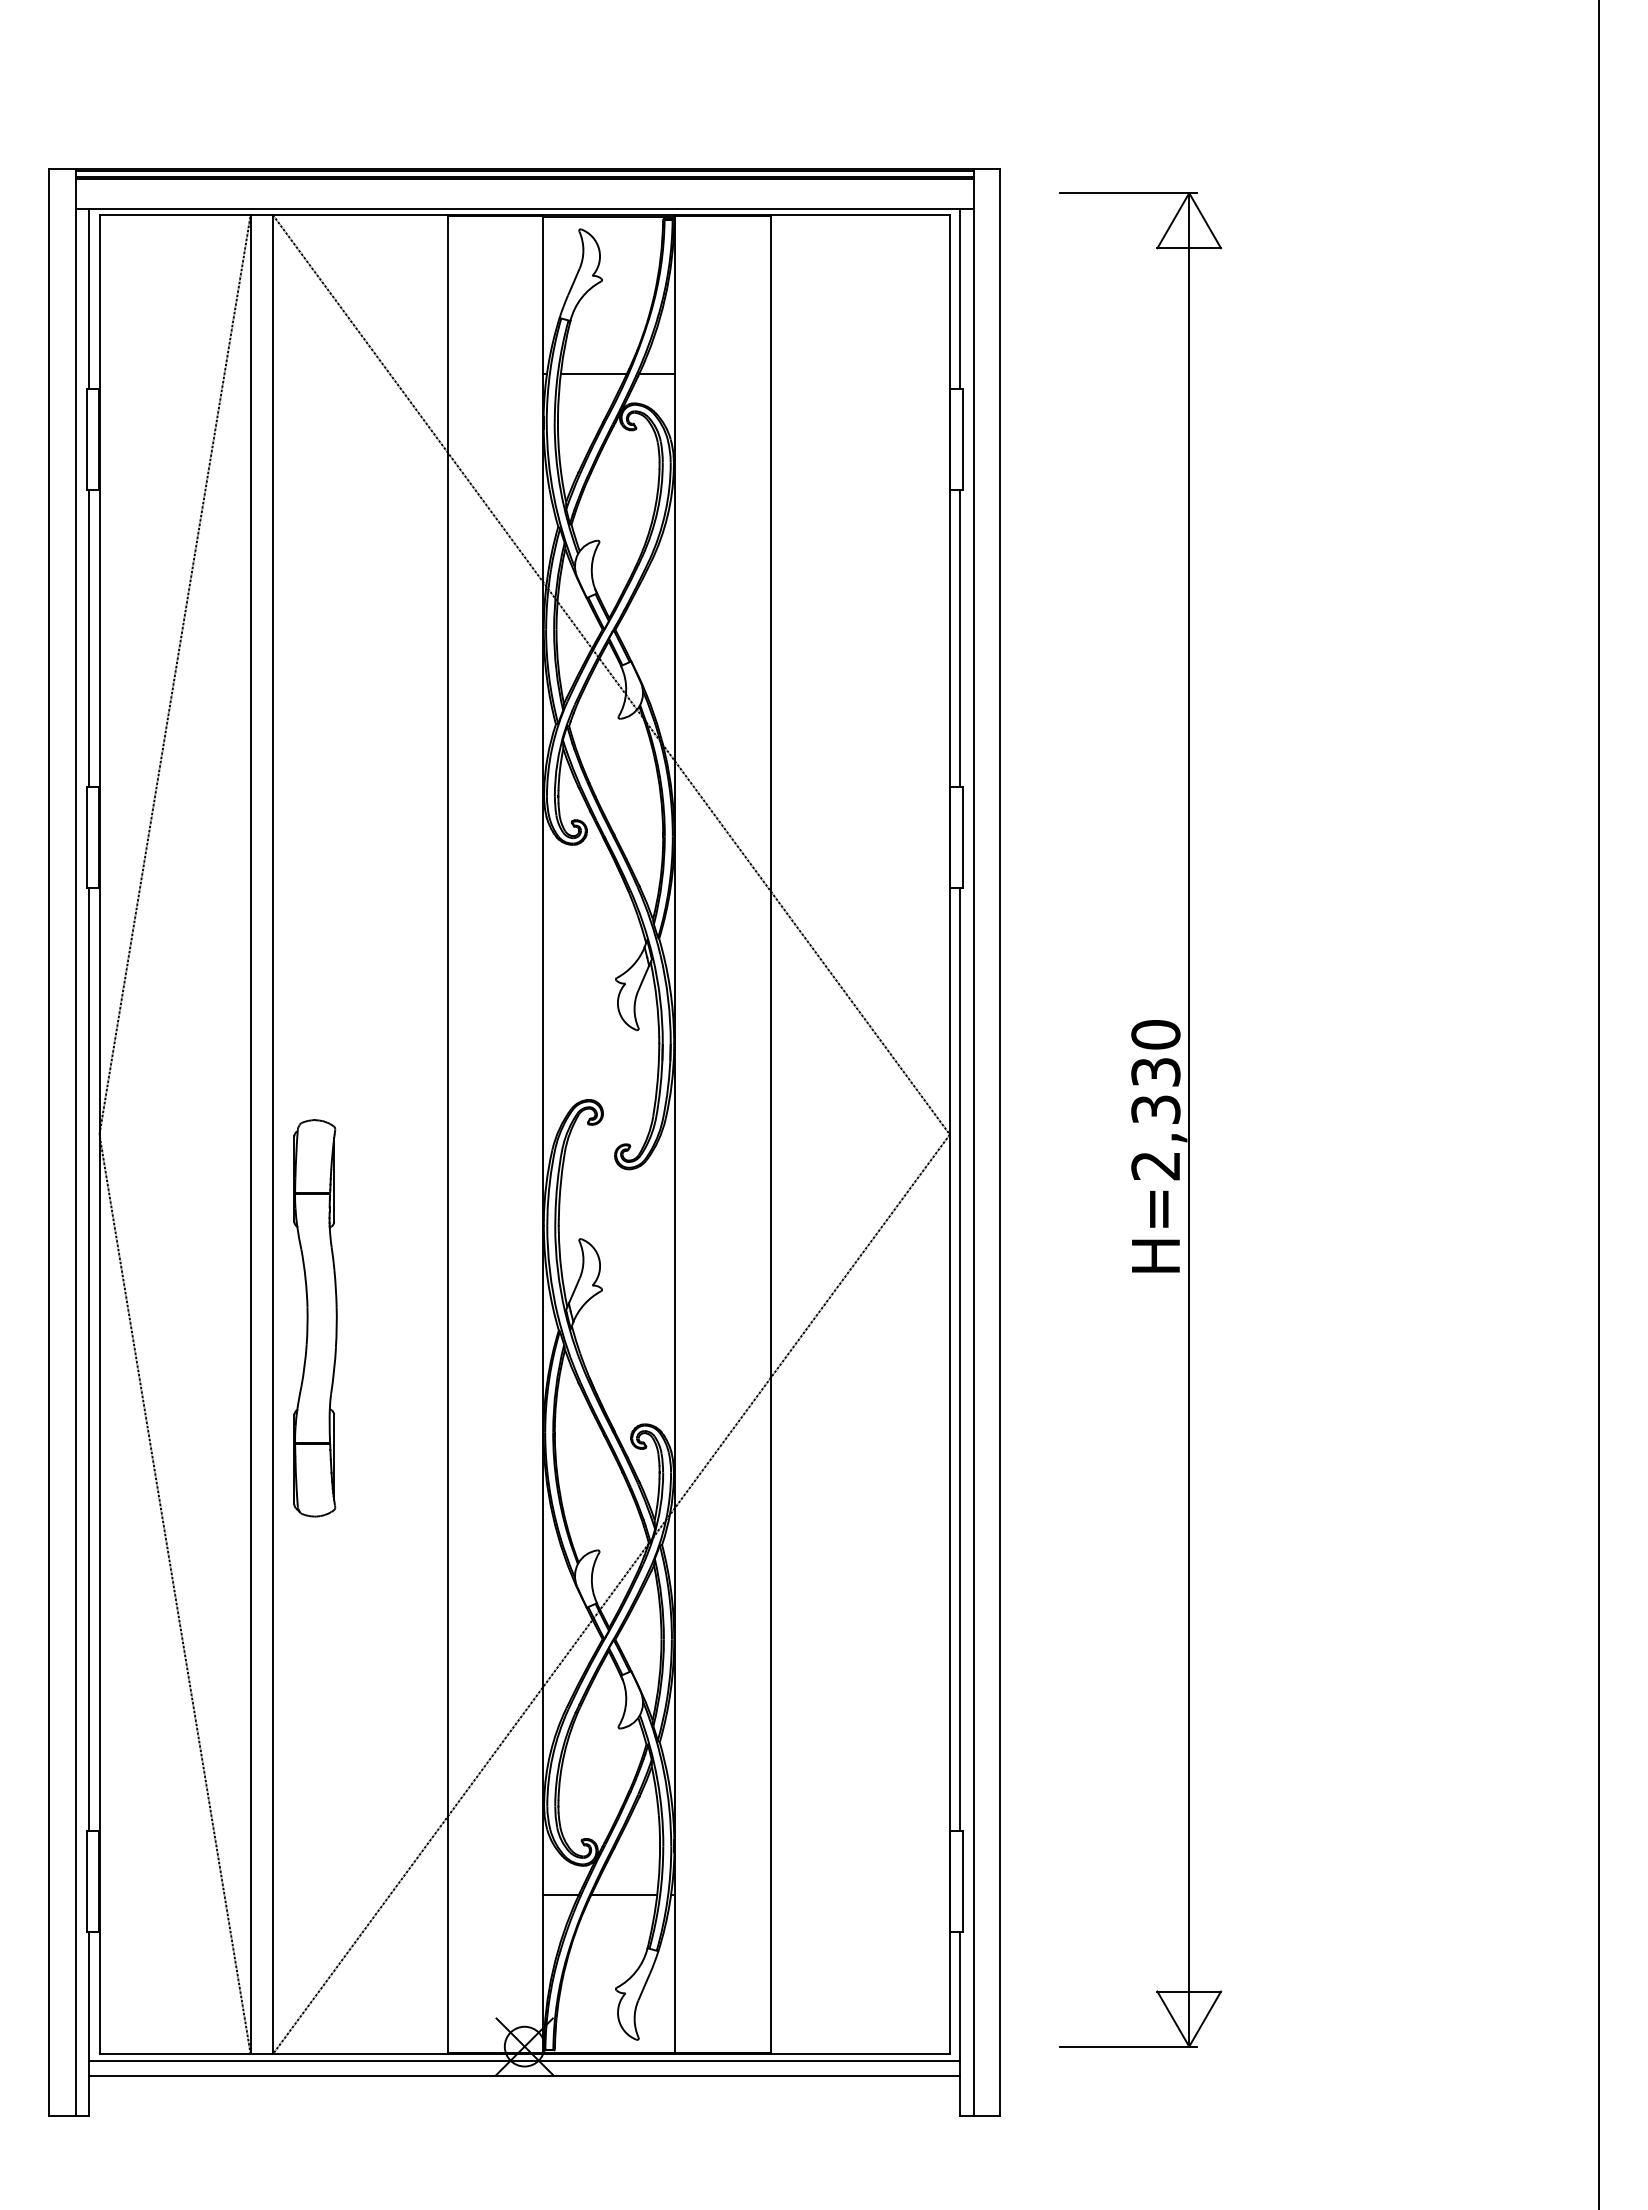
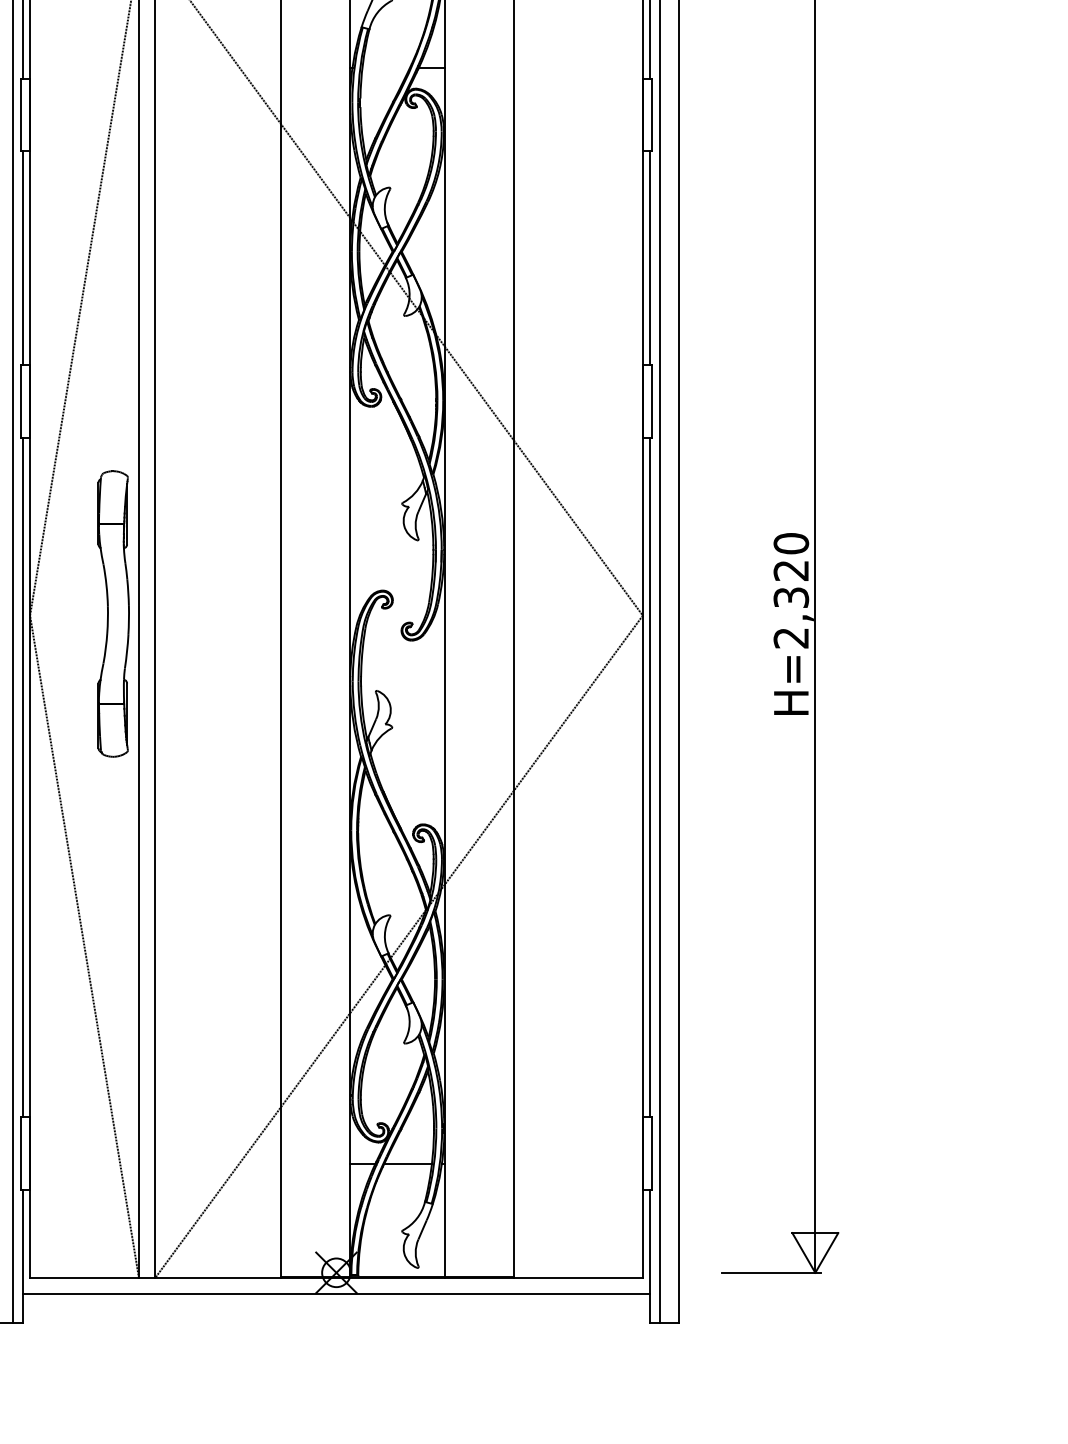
line: (593, 374) -> (386, 67), removed
text: (1155, 1072) -> (791, 570), H=2,330 -> H=2,320
part: (315, 1318) -> (113, 614), moved
line: (524, 2060) -> (336, 1282), removed

